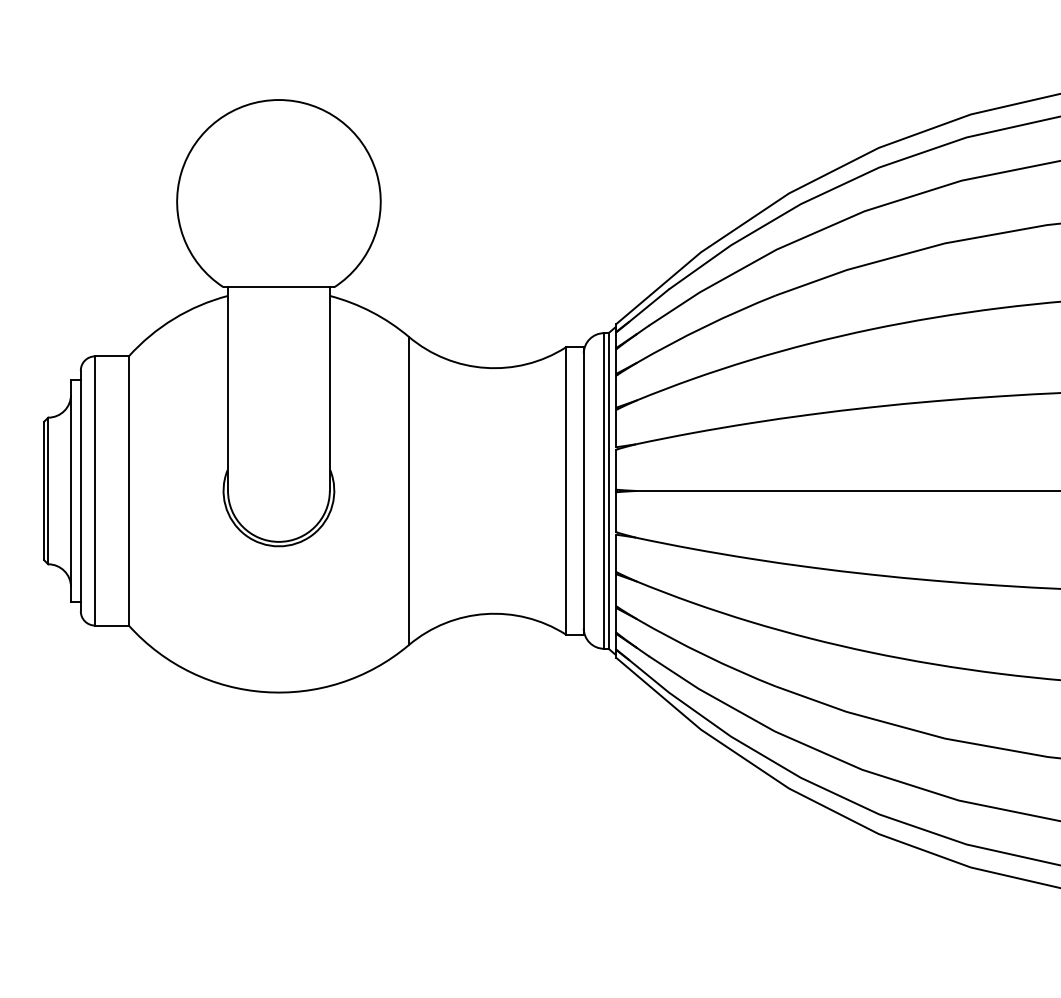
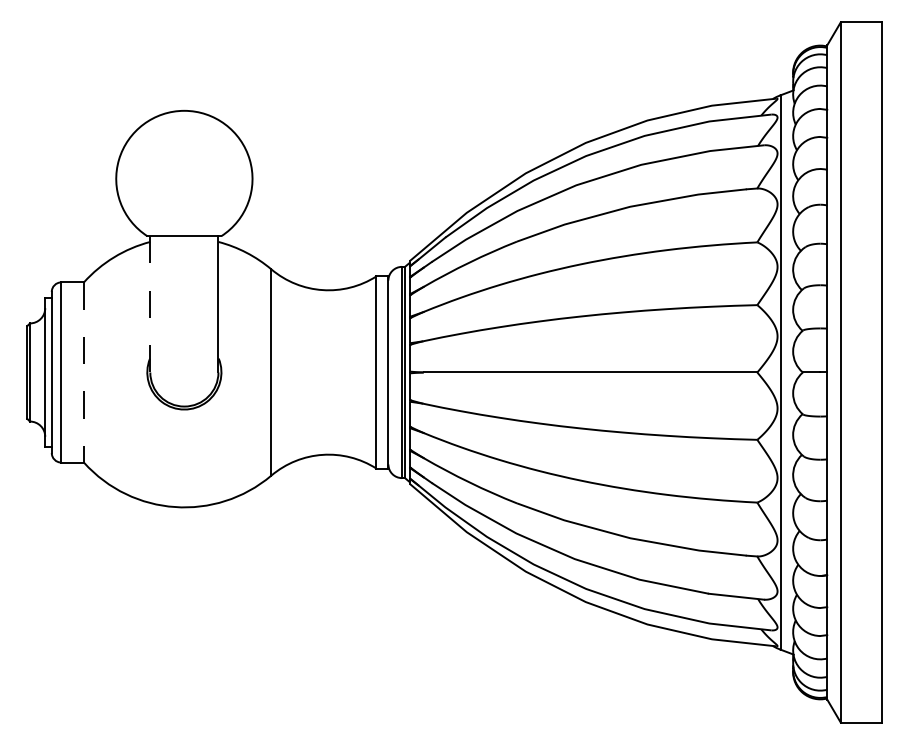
line: (228, 387) -> (150, 303), solid -> dashed
line: (128, 490) -> (83, 372), solid -> dashed

